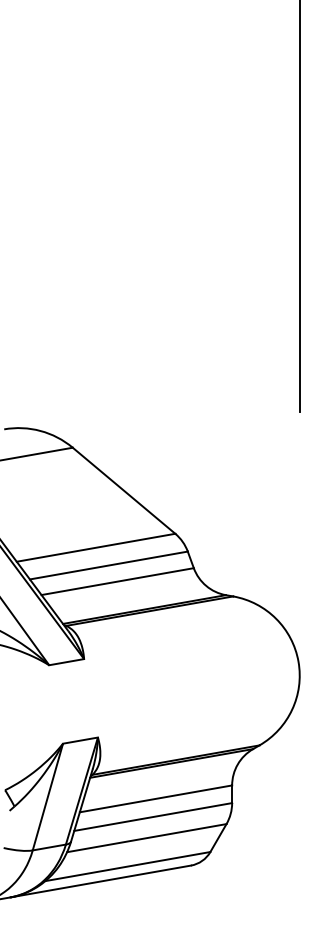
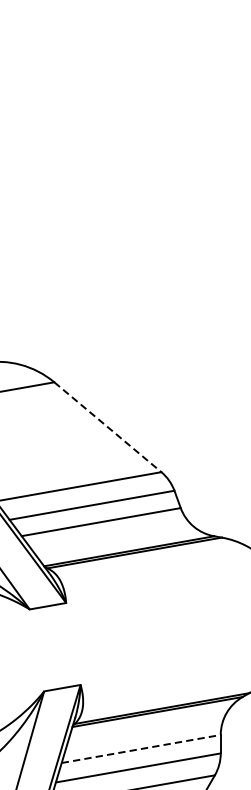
line: (124, 490) -> (108, 426), solid -> dashed
line: (156, 798) -> (141, 748), solid -> dashed

